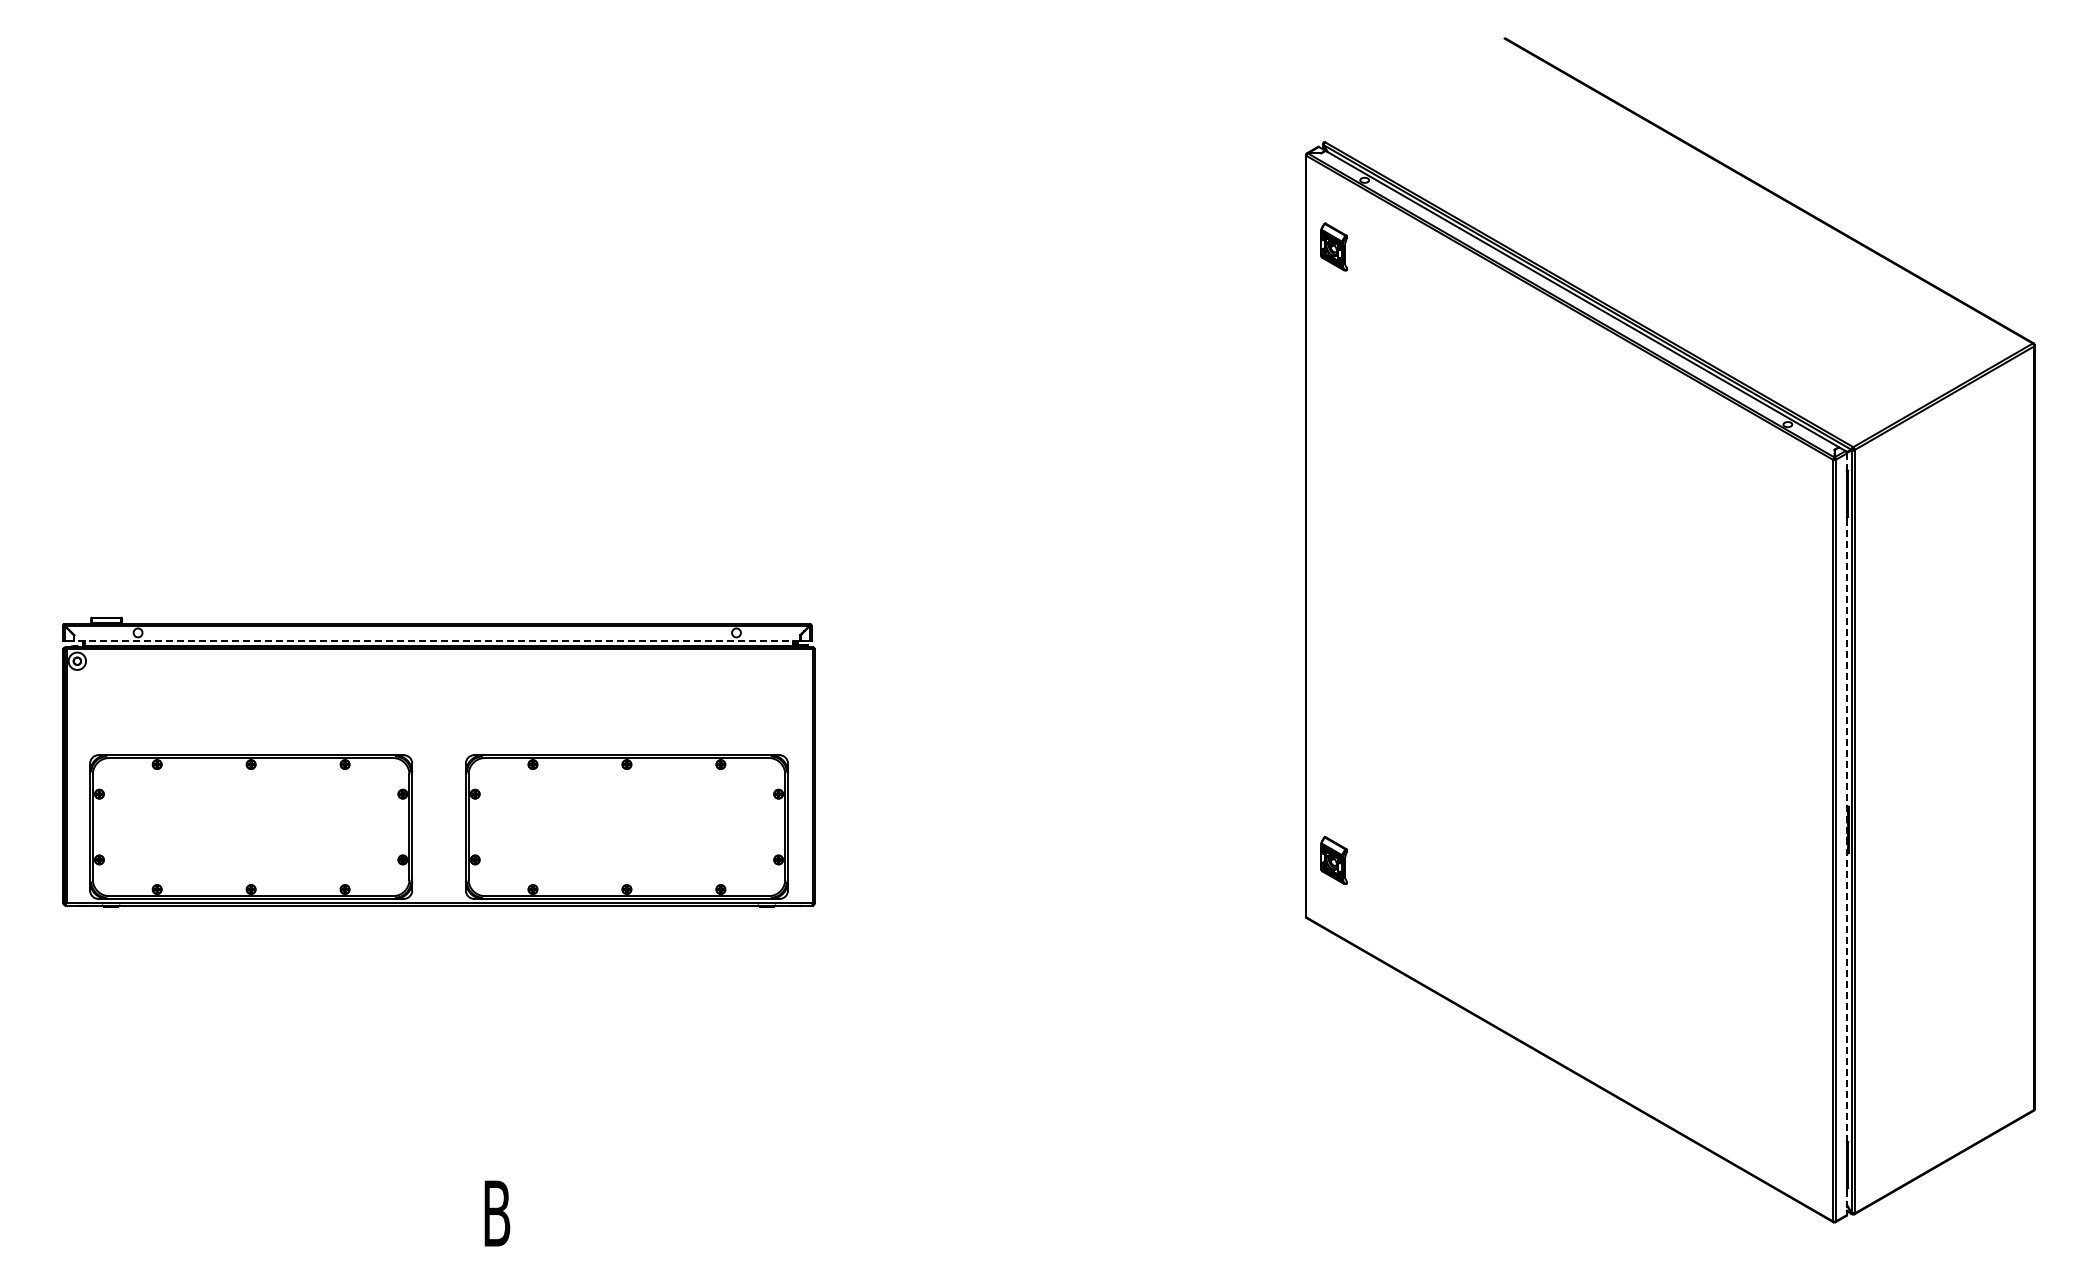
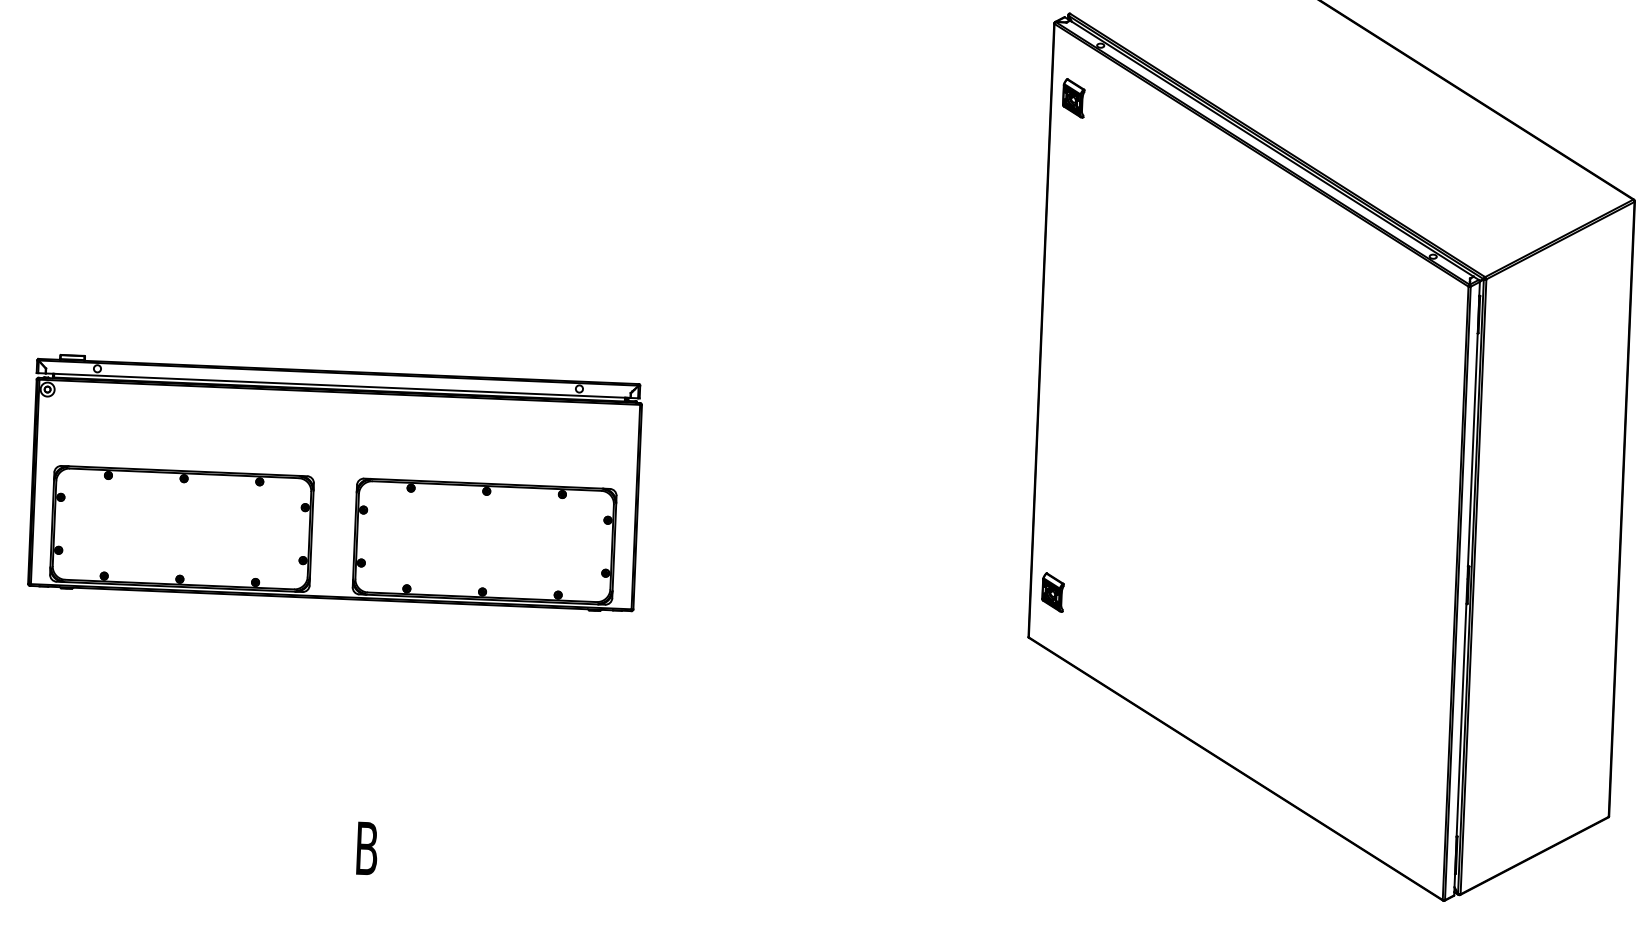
line: (437, 641) -> (338, 385), dashed -> solid
line: (1846, 834) -> (1466, 588), dashed -> solid

